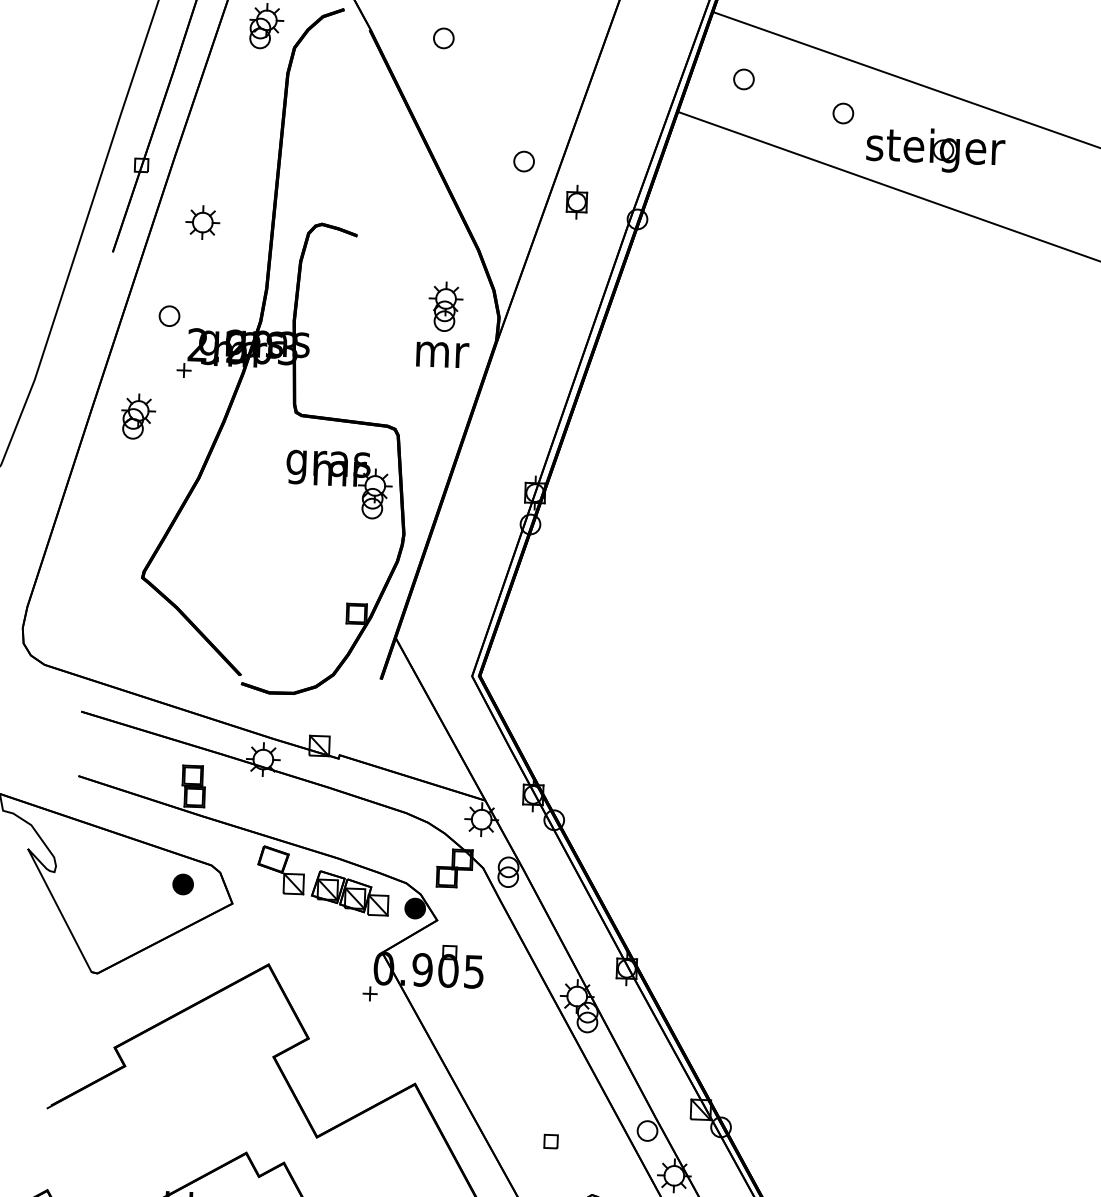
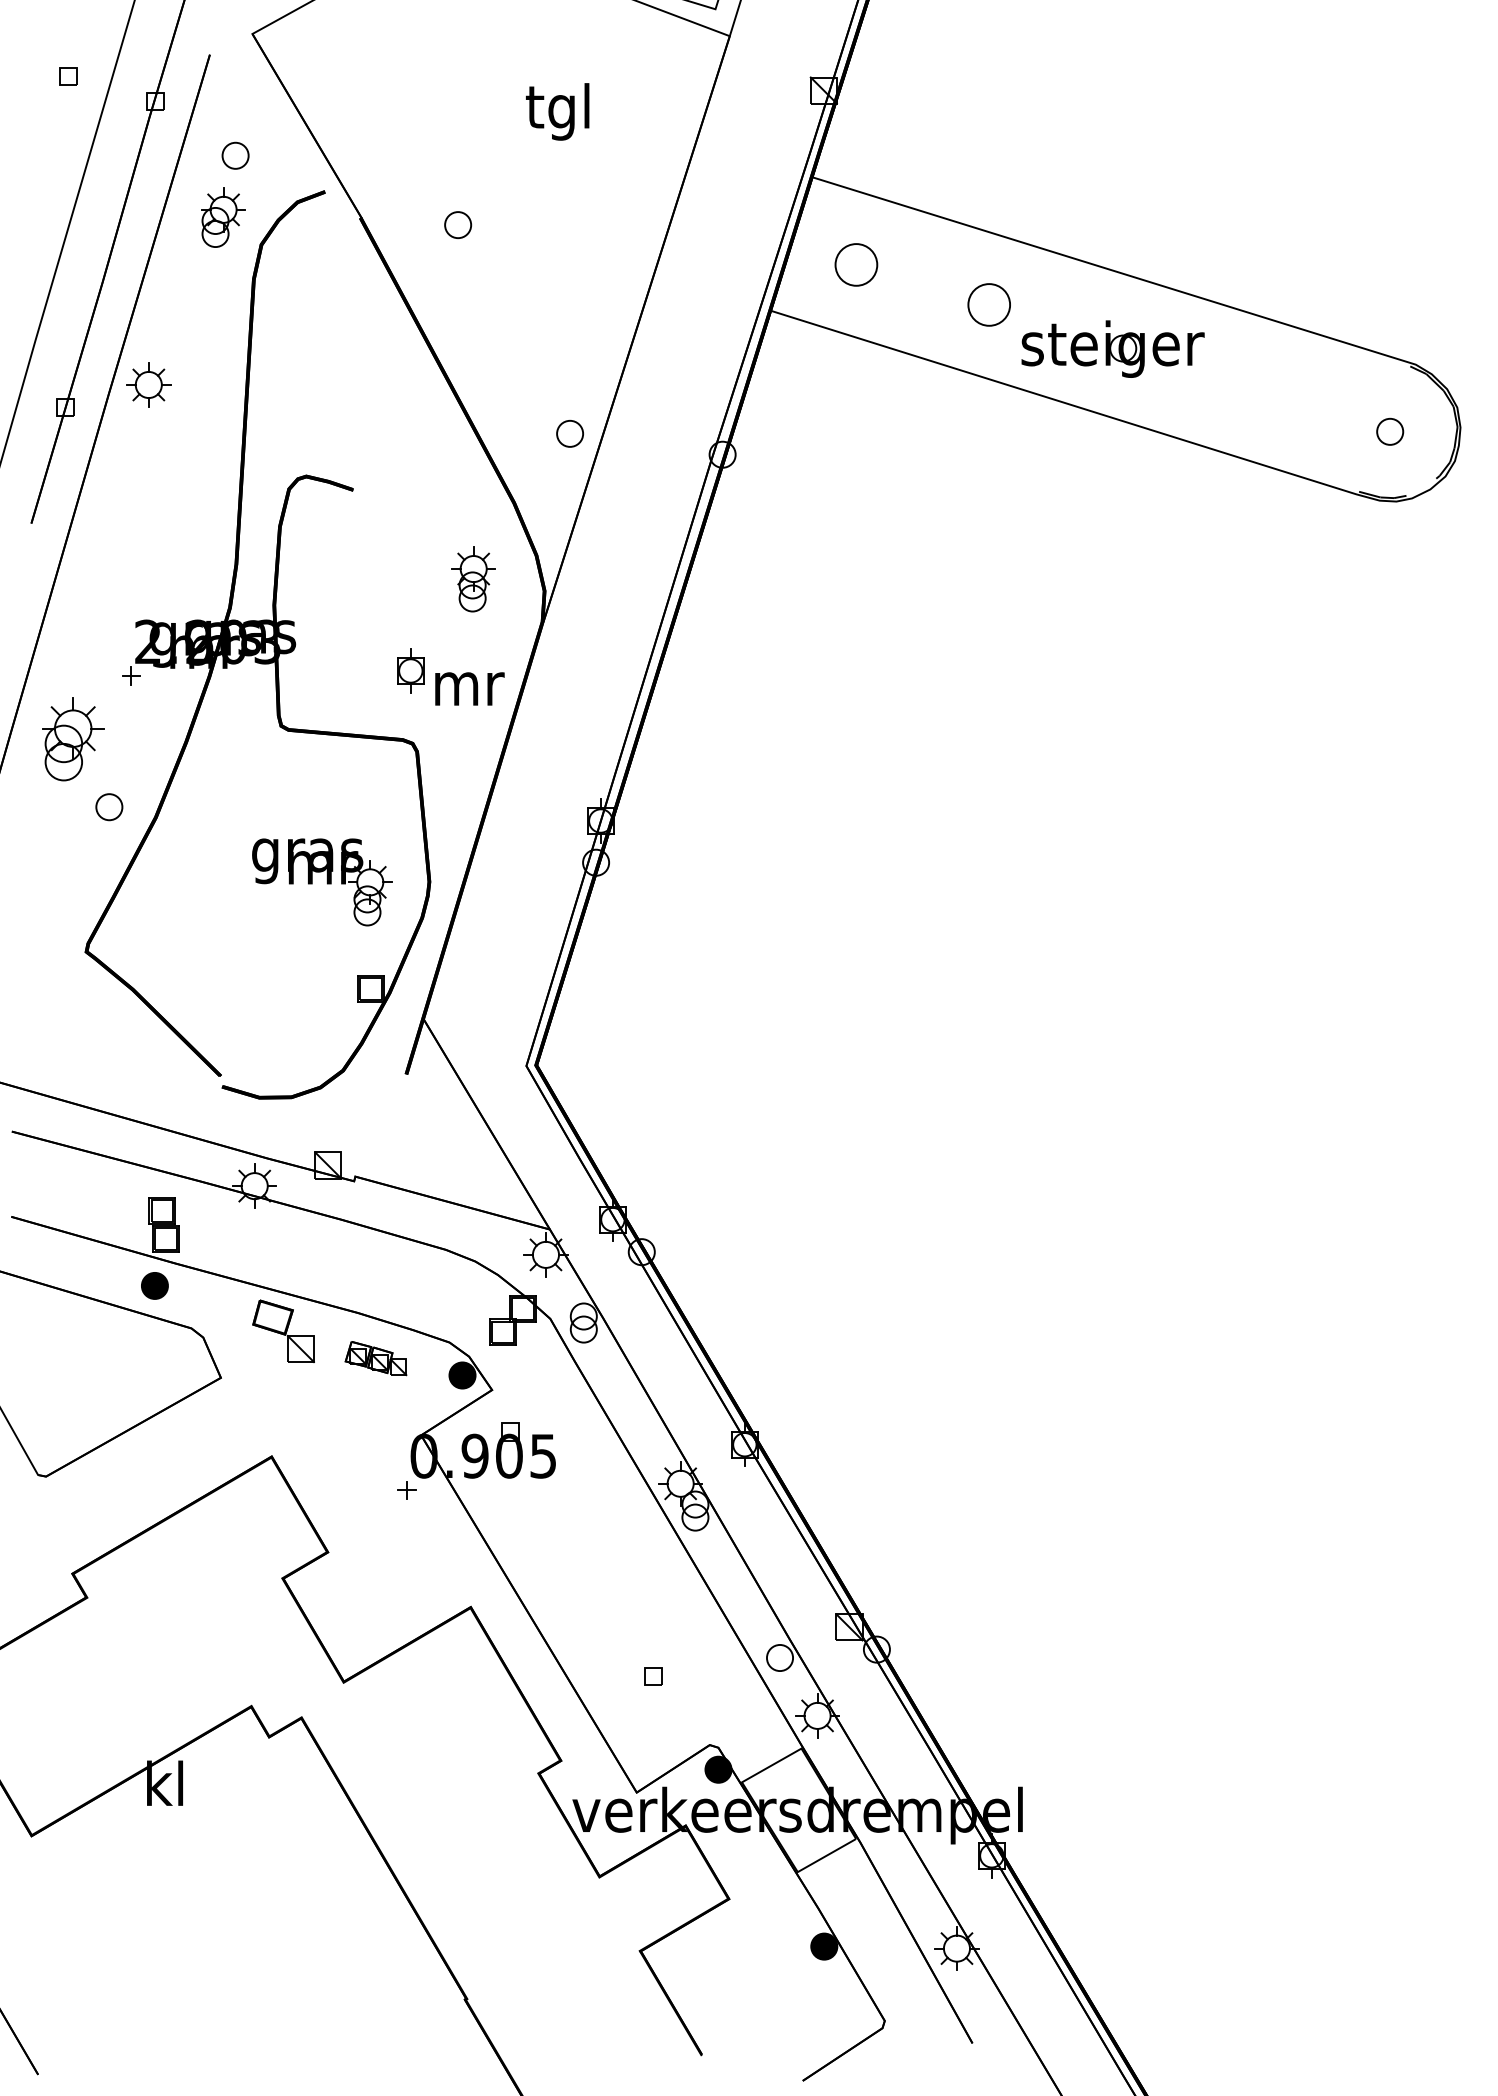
part: (744, 79) -> (856, 264), size x1.6
part: (843, 113) -> (989, 304), size x1.6
part: (523, 161) -> (569, 433), moved
part: (576, 201) -> (410, 670), moved
part: (202, 222) -> (148, 384), moved
part: (169, 316) -> (109, 807), moved
text: (442, 354) -> (469, 688), moved
part: (138, 416) -> (73, 739), size x1.4
part: (339, 484) -> (322, 882), moved
part: (182, 884) -> (154, 1285), moved
part: (349, 893) -> (375, 1358), size x0.6

